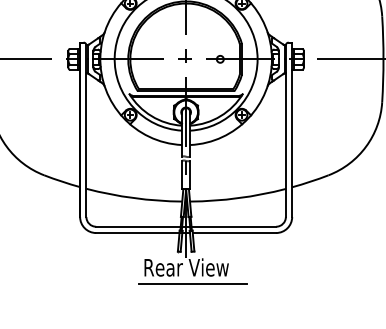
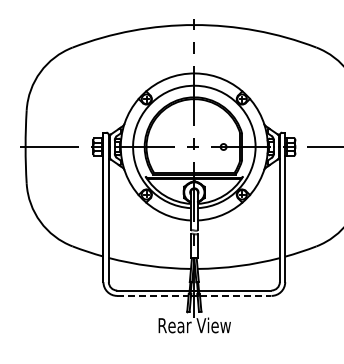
line: (137, 232) -> (152, 295), solid -> dashed
line: (234, 232) -> (235, 295), solid -> dashed
line: (193, 283) -> (200, 339), removed

